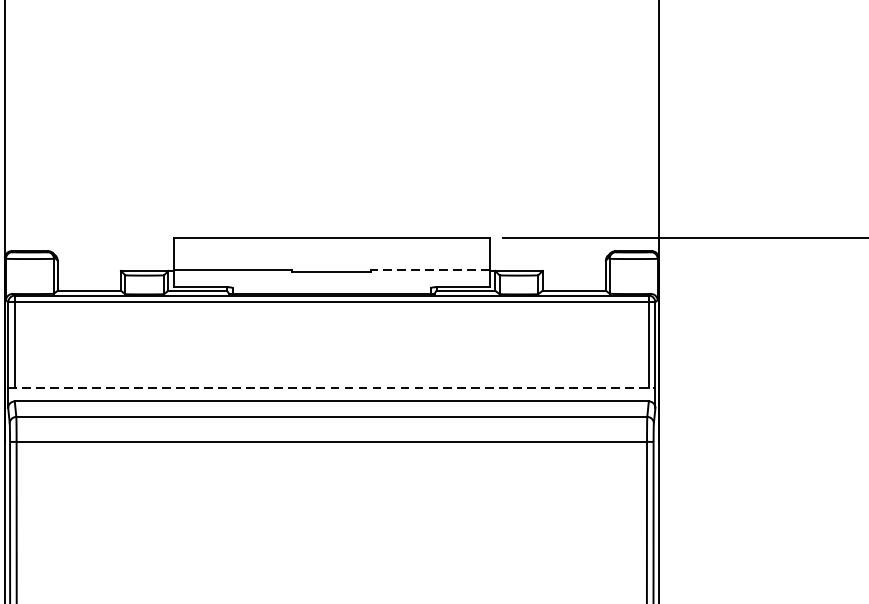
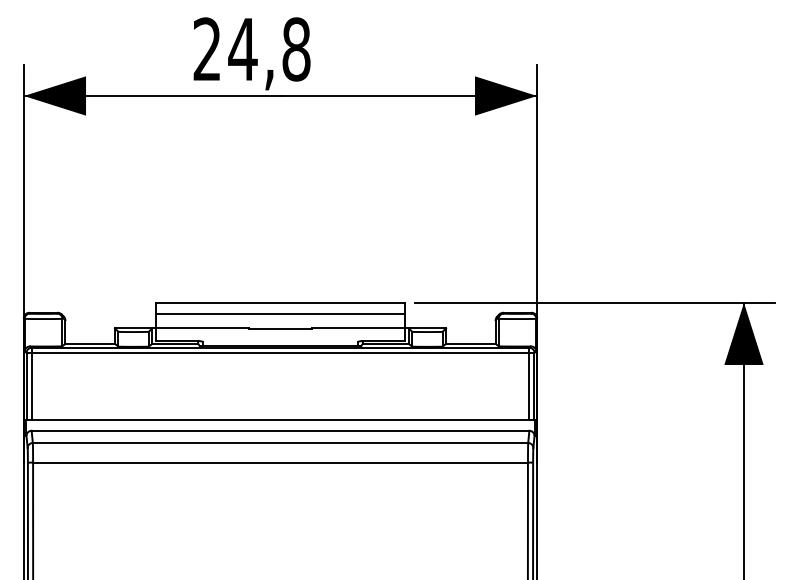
line: (331, 251) -> (280, 313), added
line: (431, 271) -> (358, 328), dashed -> solid
line: (333, 388) -> (281, 420), dashed -> solid

